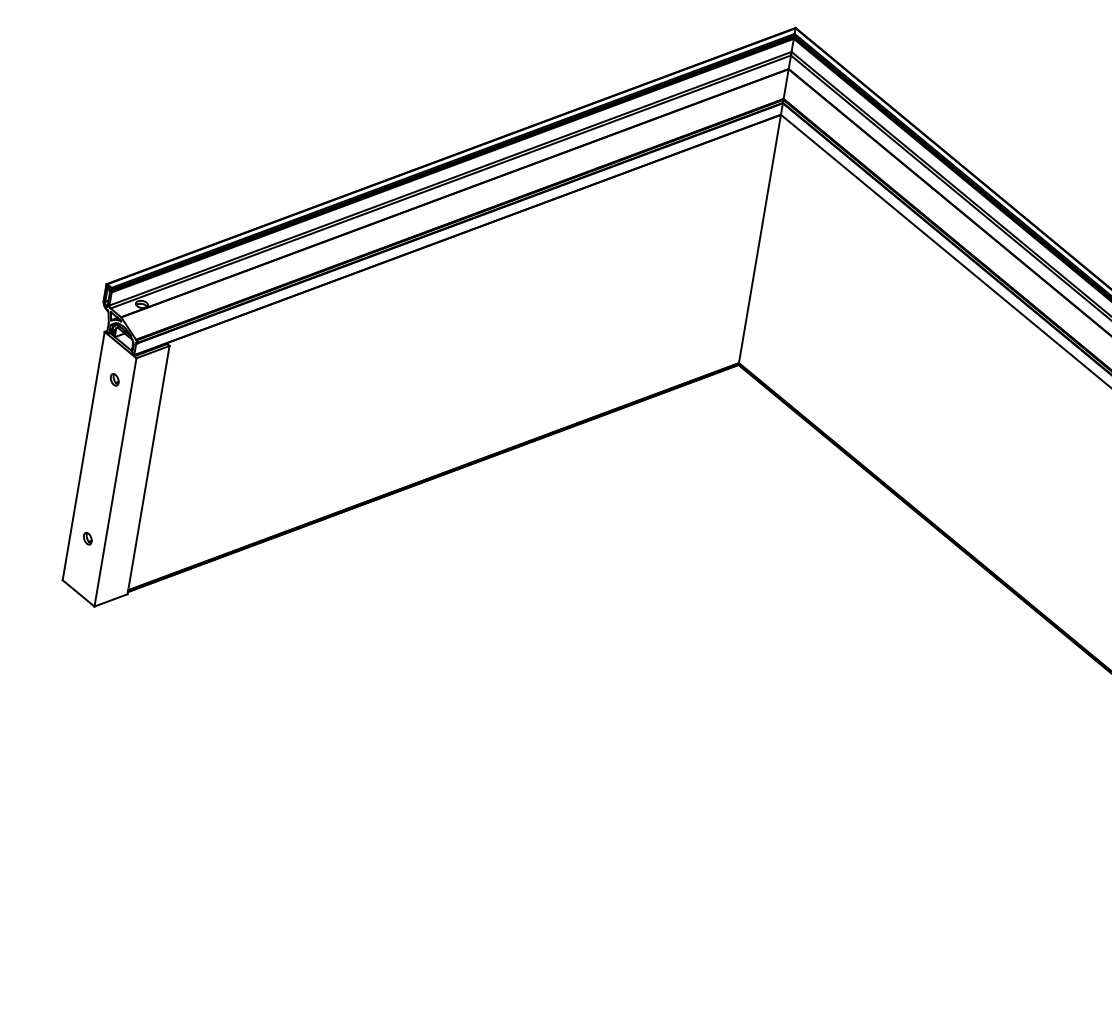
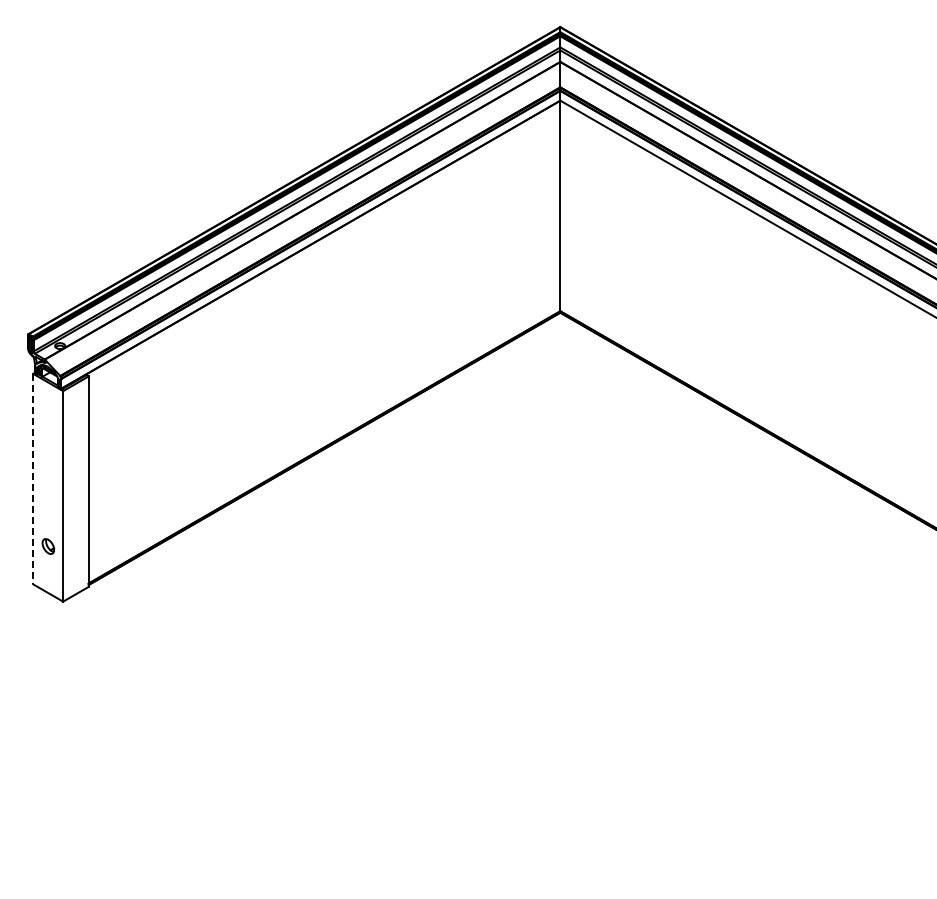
part: (113, 379) -> (47, 411), removed
line: (83, 456) -> (33, 479), solid -> dashed
part: (87, 538) -> (47, 546), size x1.6

